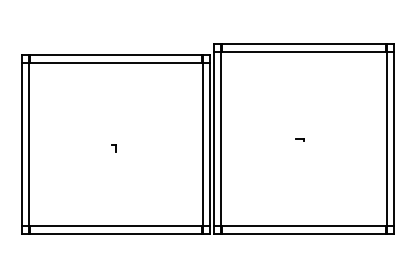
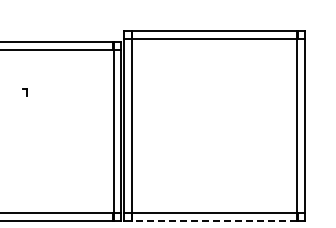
part: (299, 139) -> (210, 126), removed
part: (113, 148) -> (24, 92), moved
line: (303, 233) -> (214, 220), solid -> dashed

